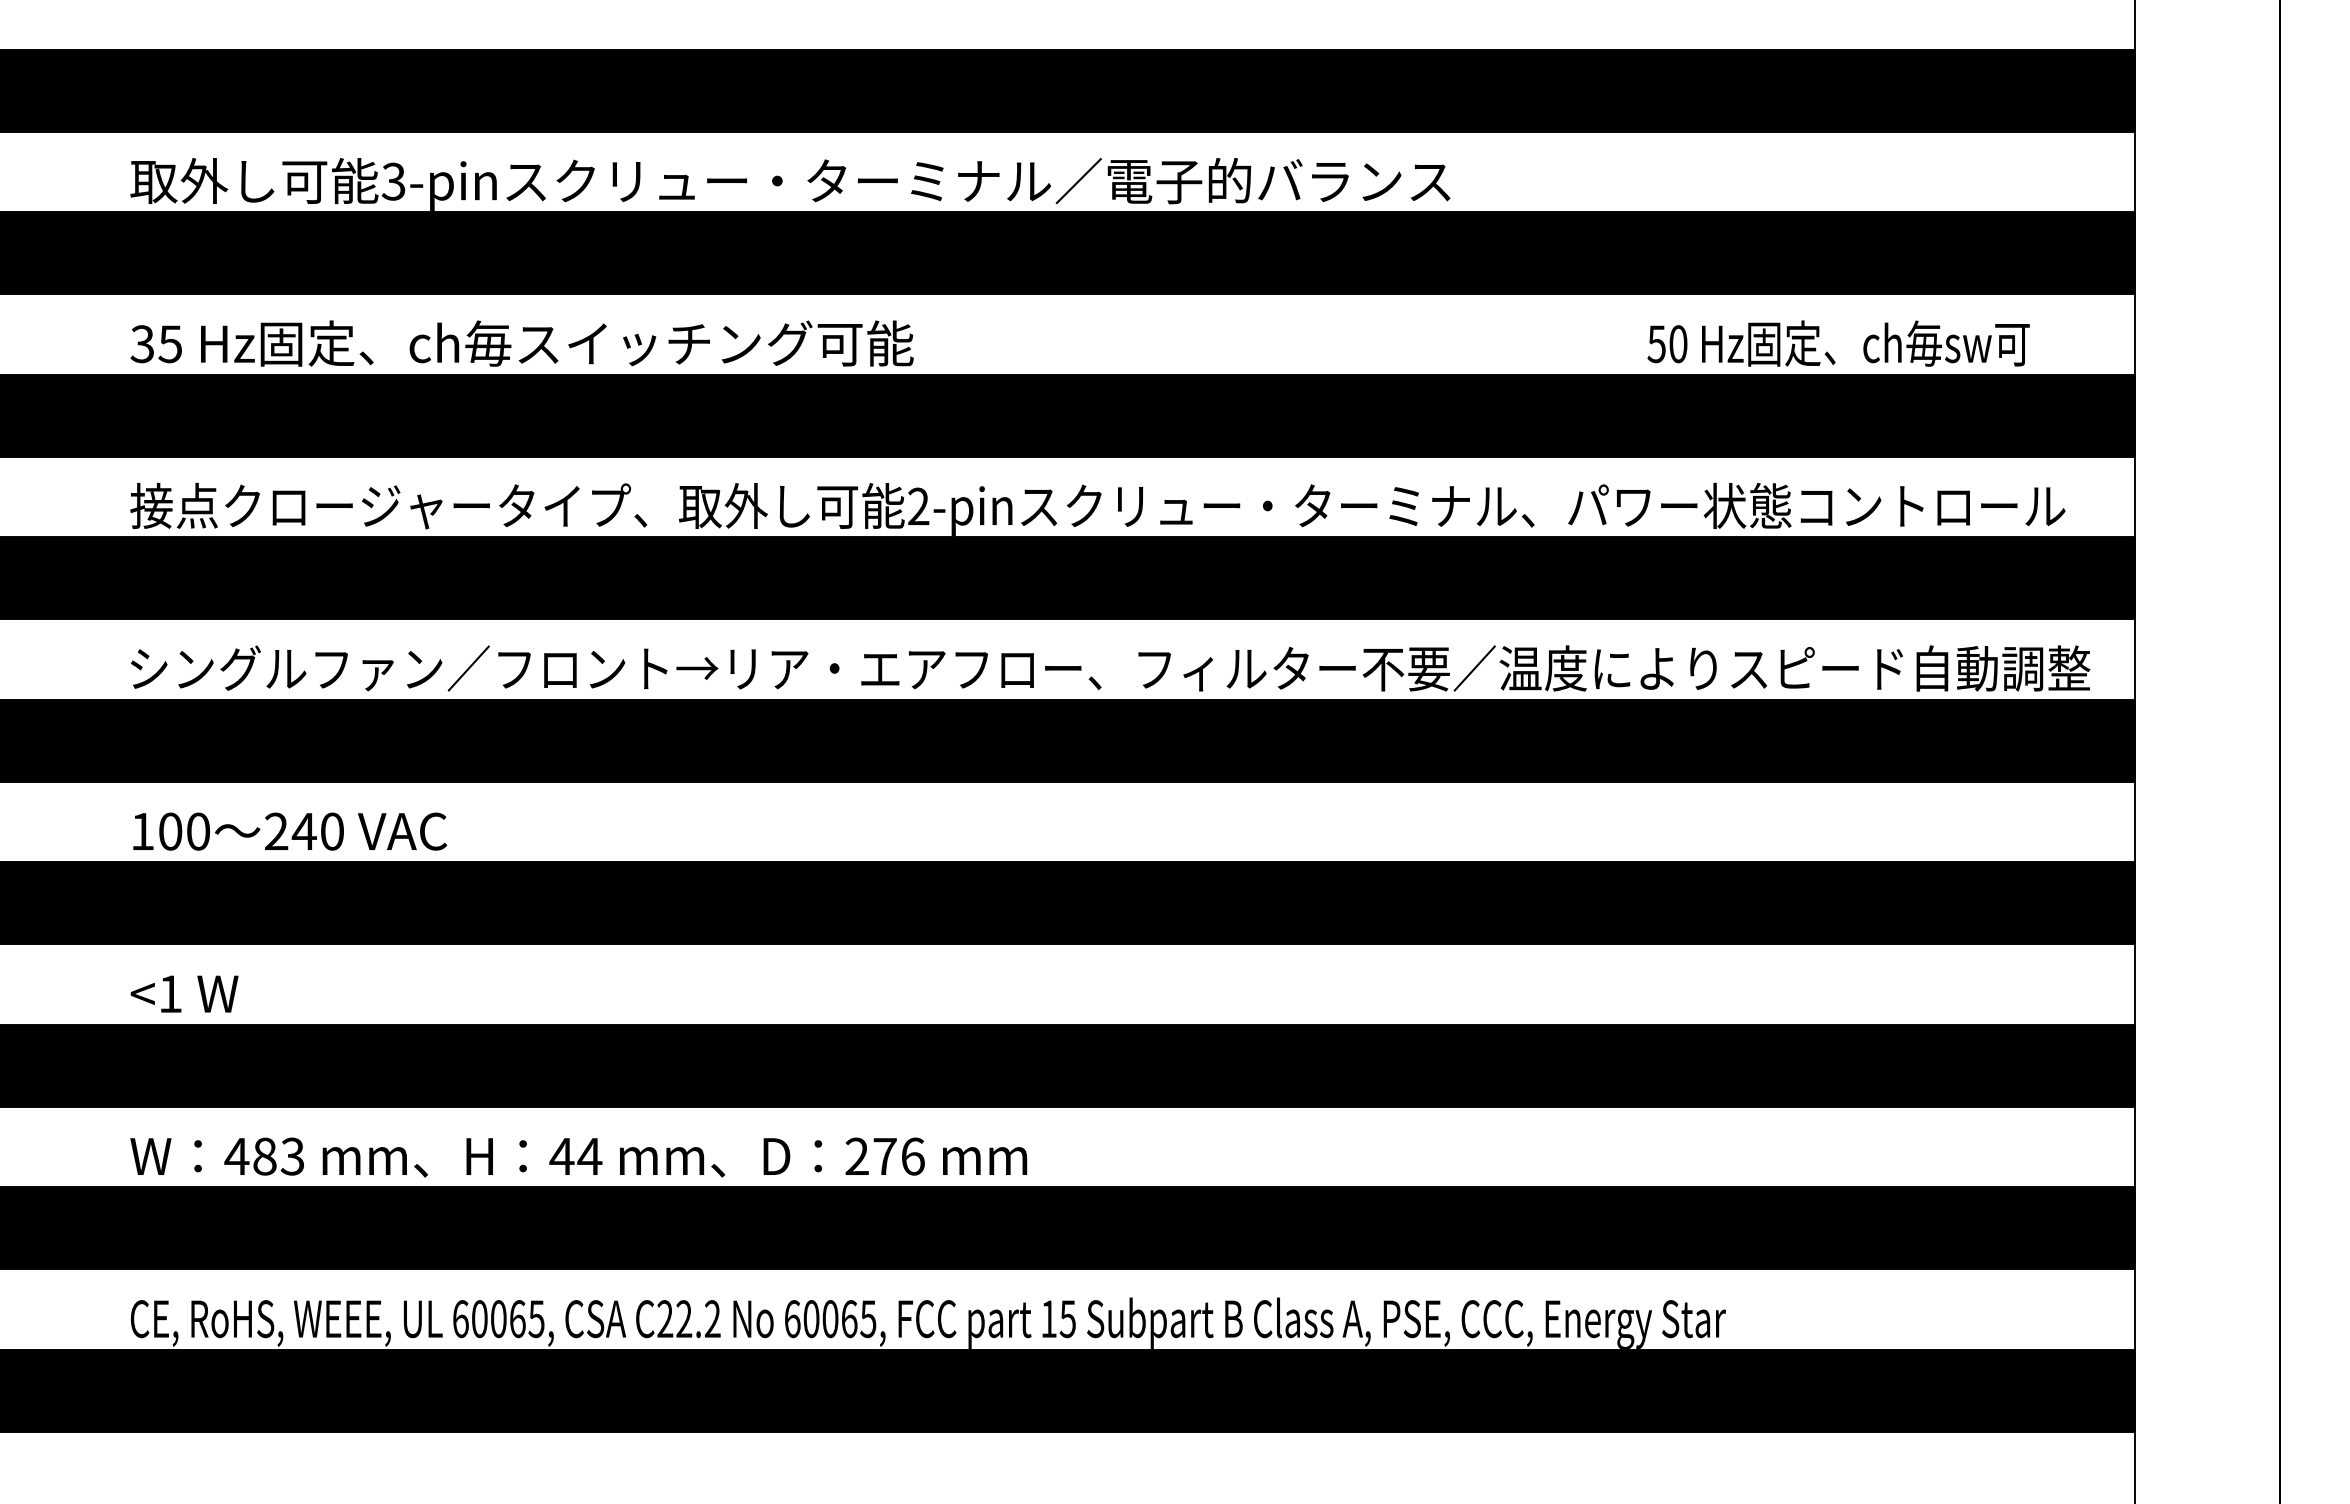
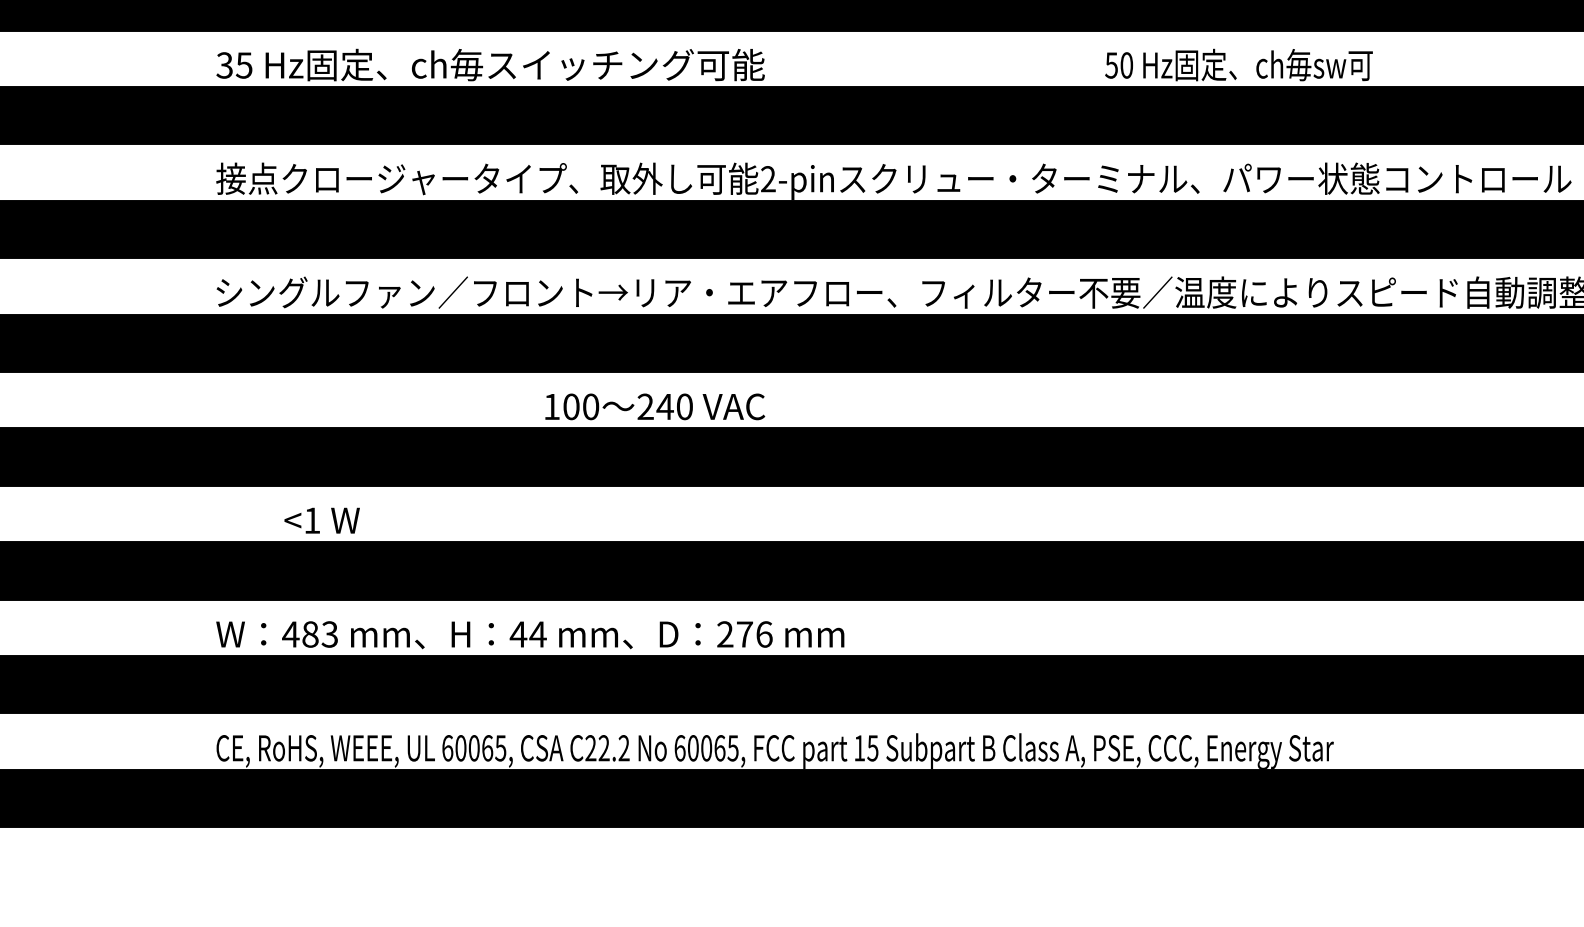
text: (1838, 343) -> (1238, 65), moved
text: (290, 831) -> (655, 406), moved
text: (184, 993) -> (322, 520), moved

